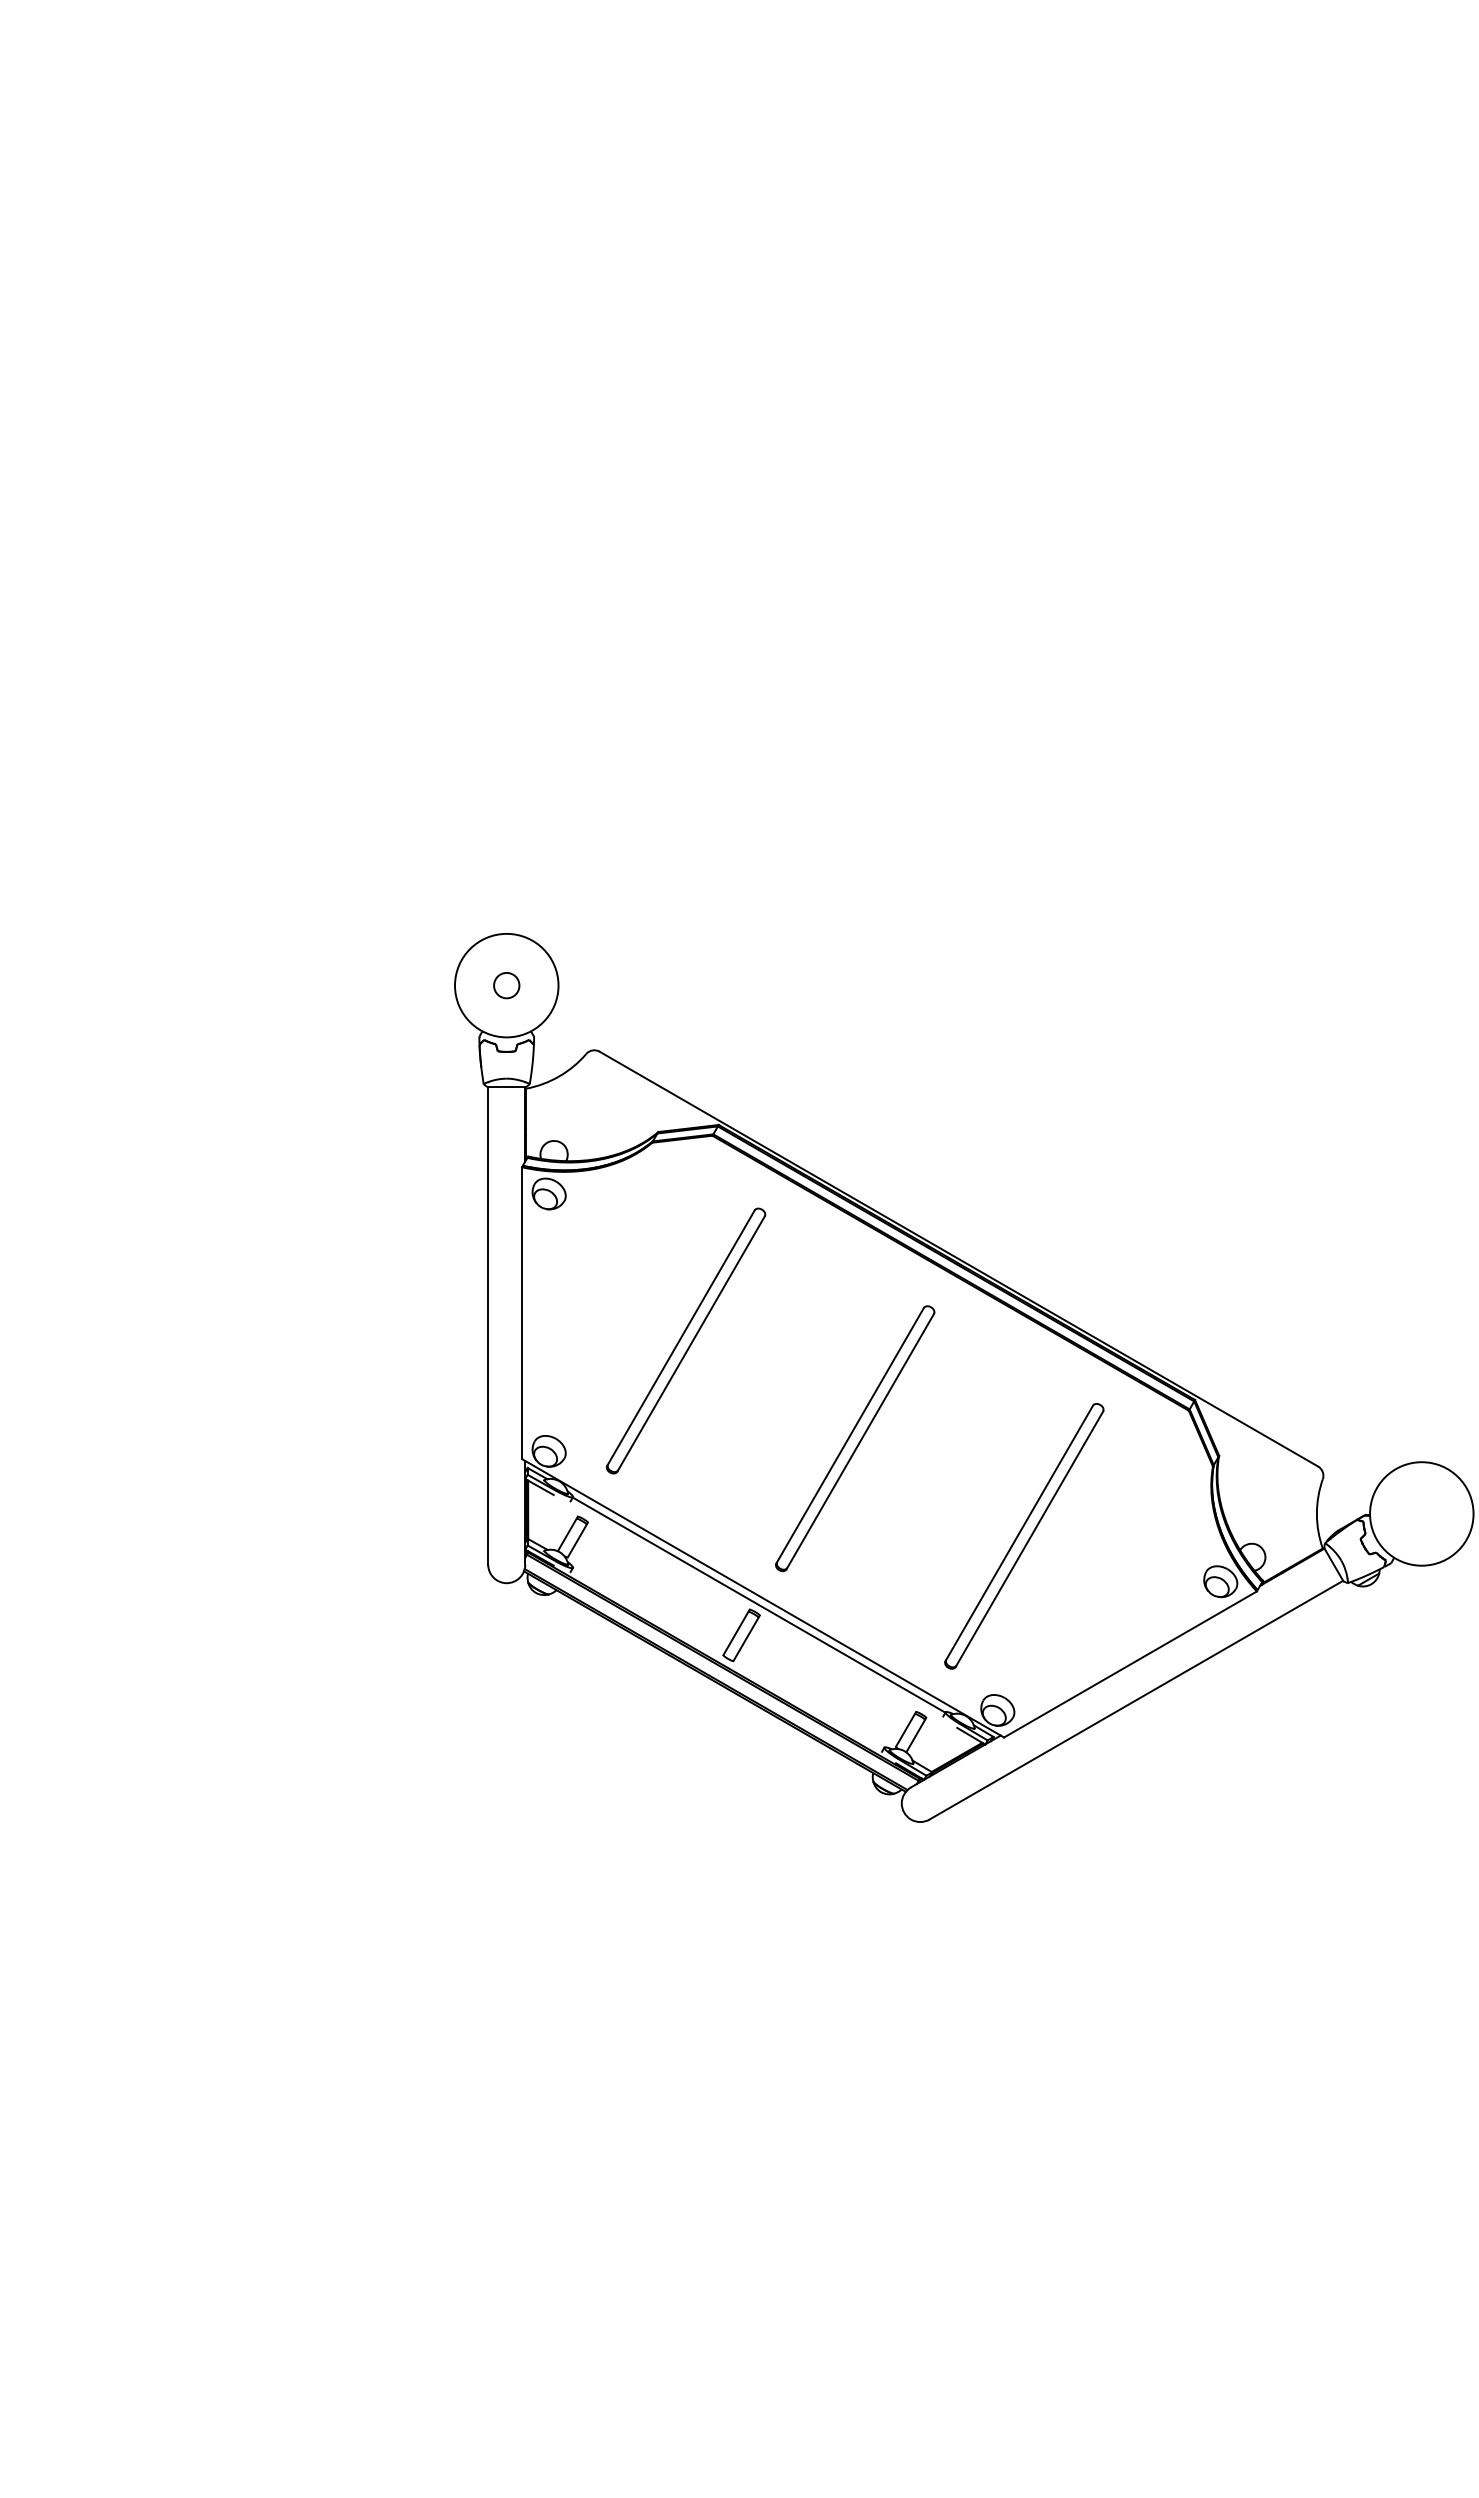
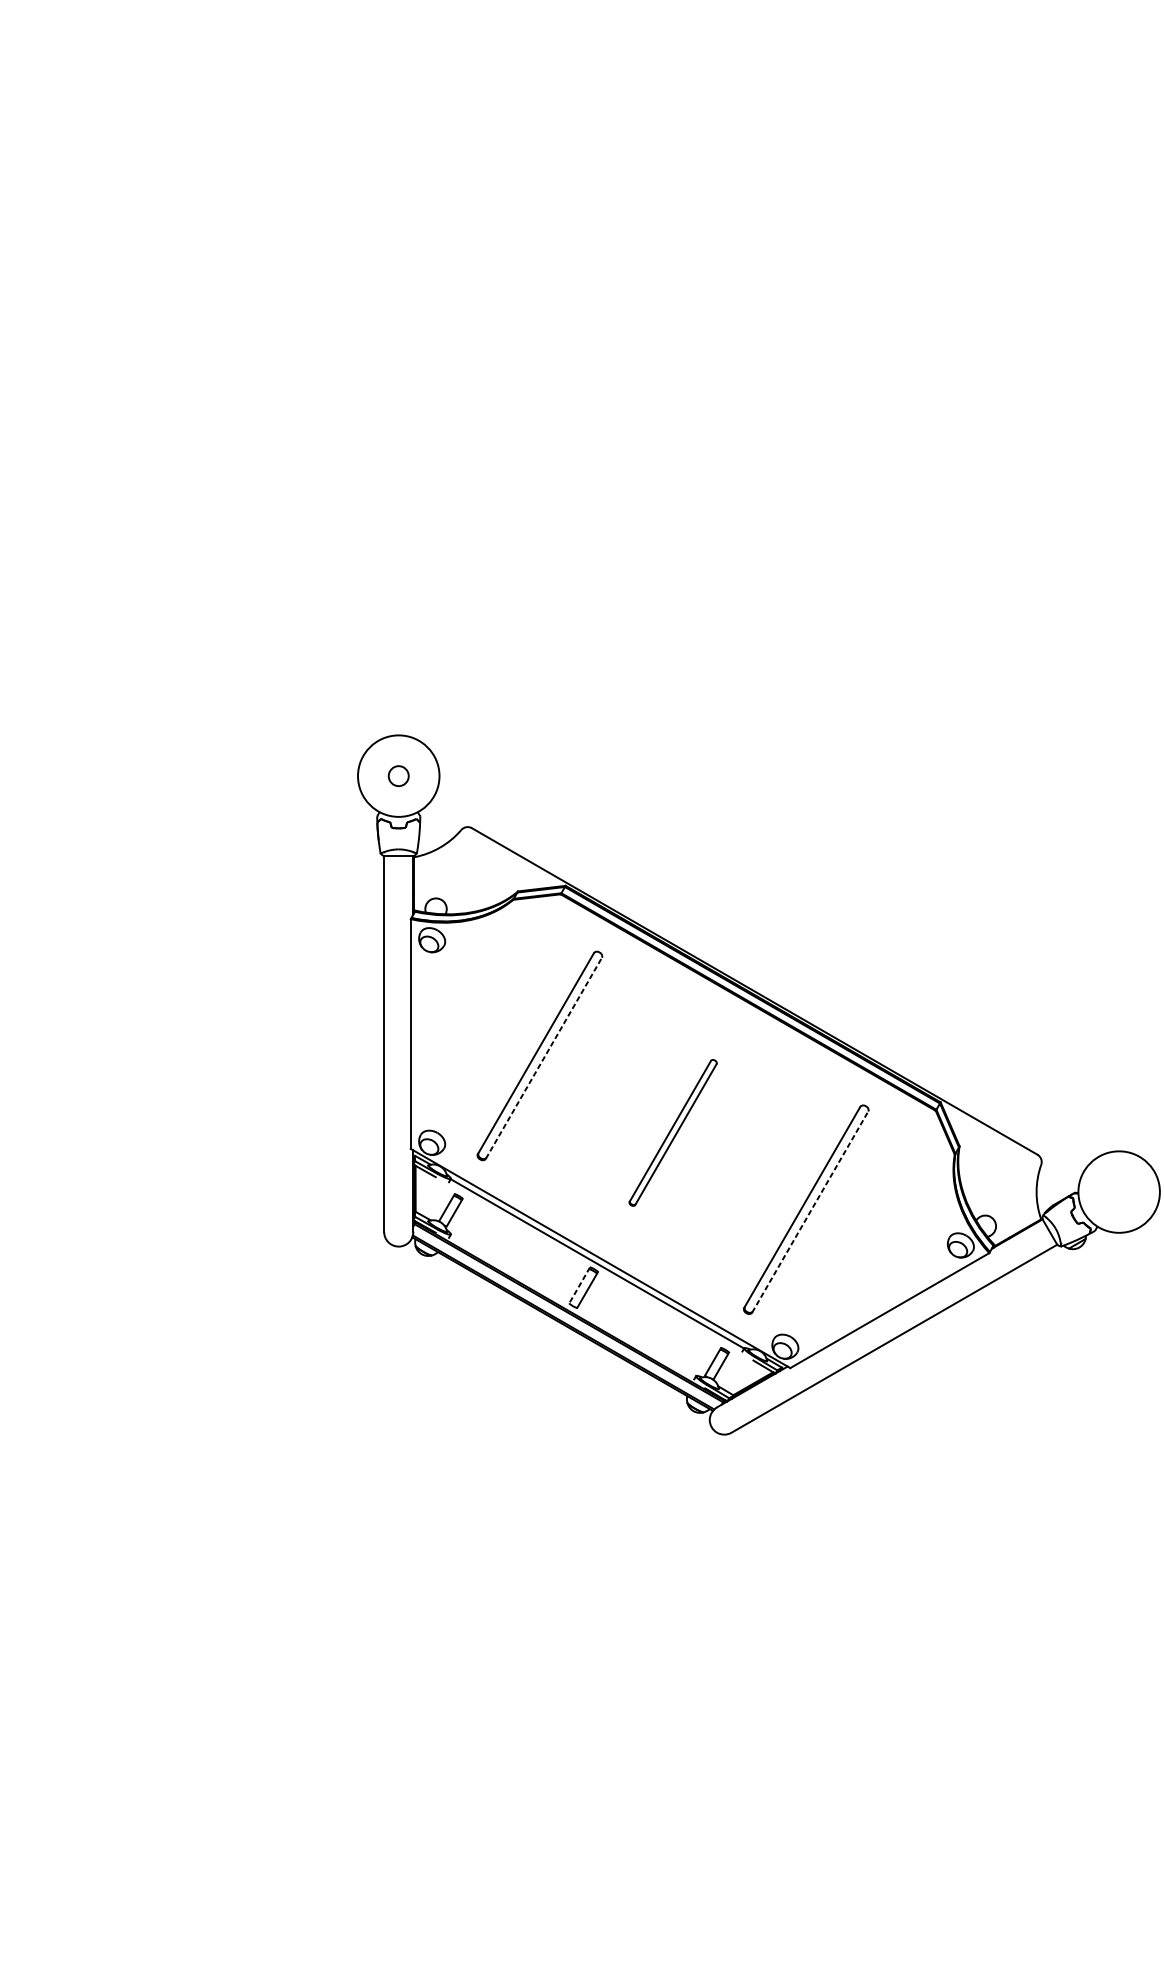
line: (691, 1343) -> (544, 1057), solid -> dashed
part: (855, 1438) -> (673, 1132), size x0.7
line: (1029, 1538) -> (810, 1211), solid -> dashed
line: (736, 1632) -> (579, 1285), solid -> dashed

